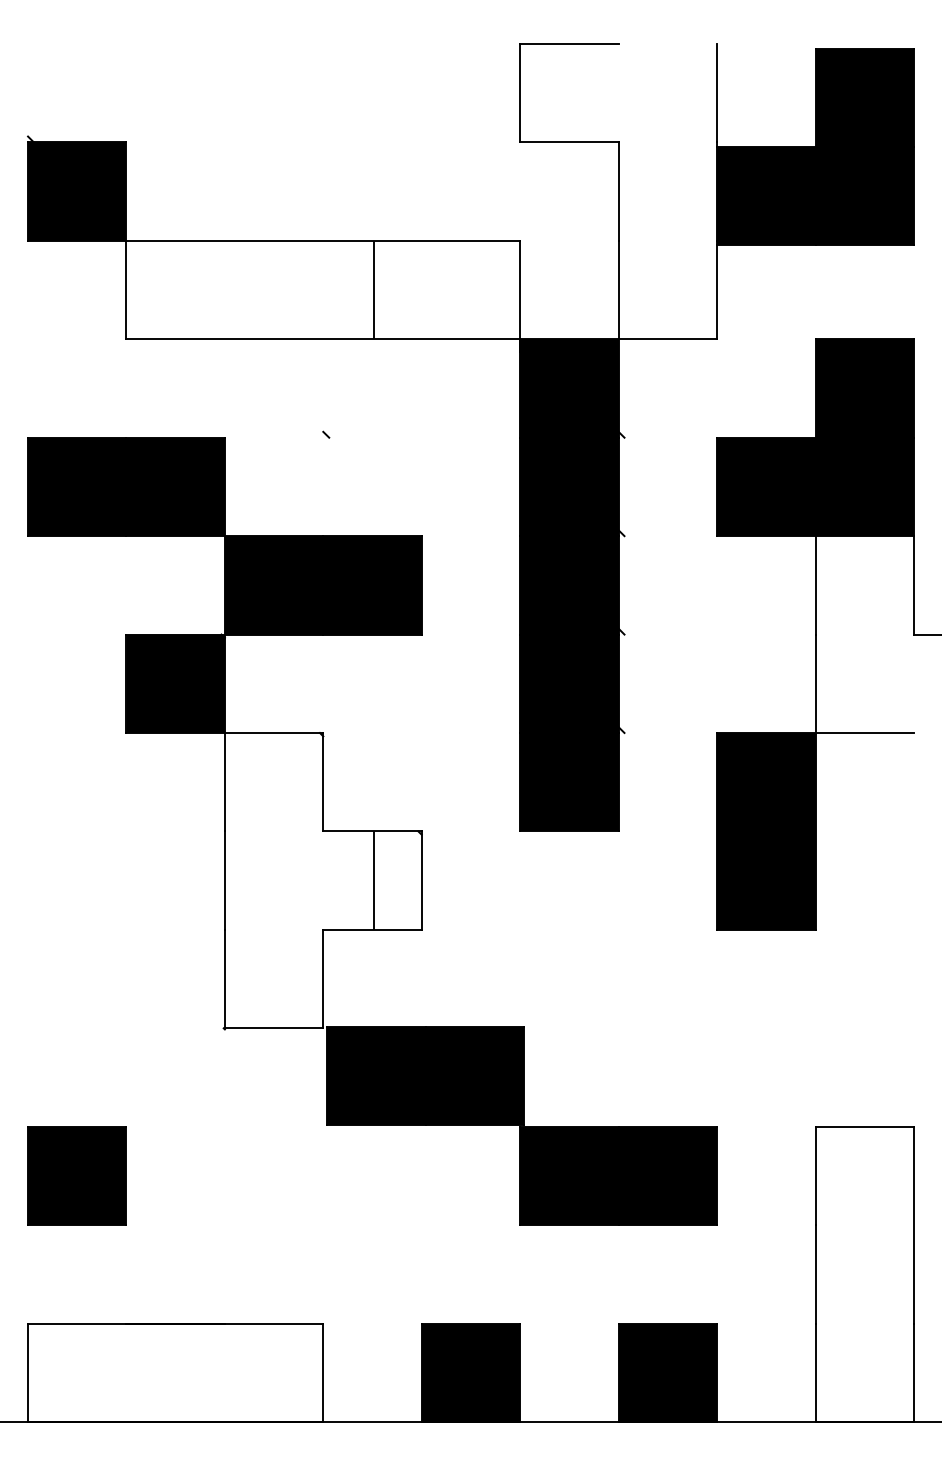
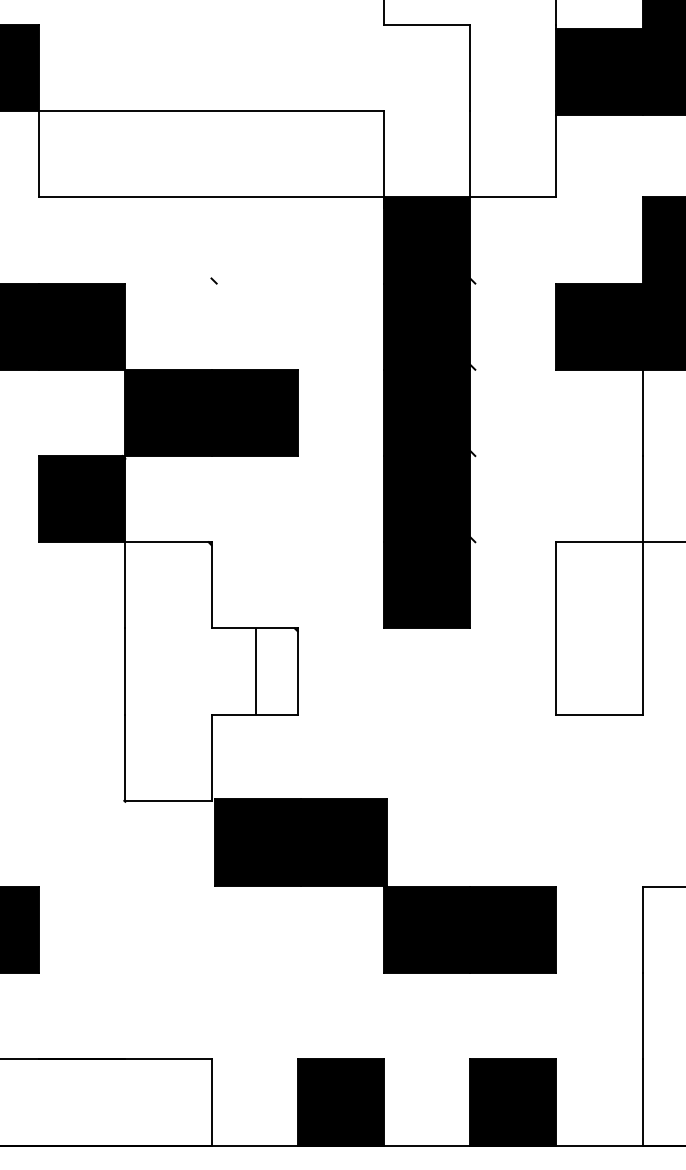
hatch: (373, 289) -> (255, 153), removed
fill: (766, 830) -> (599, 627), removed

